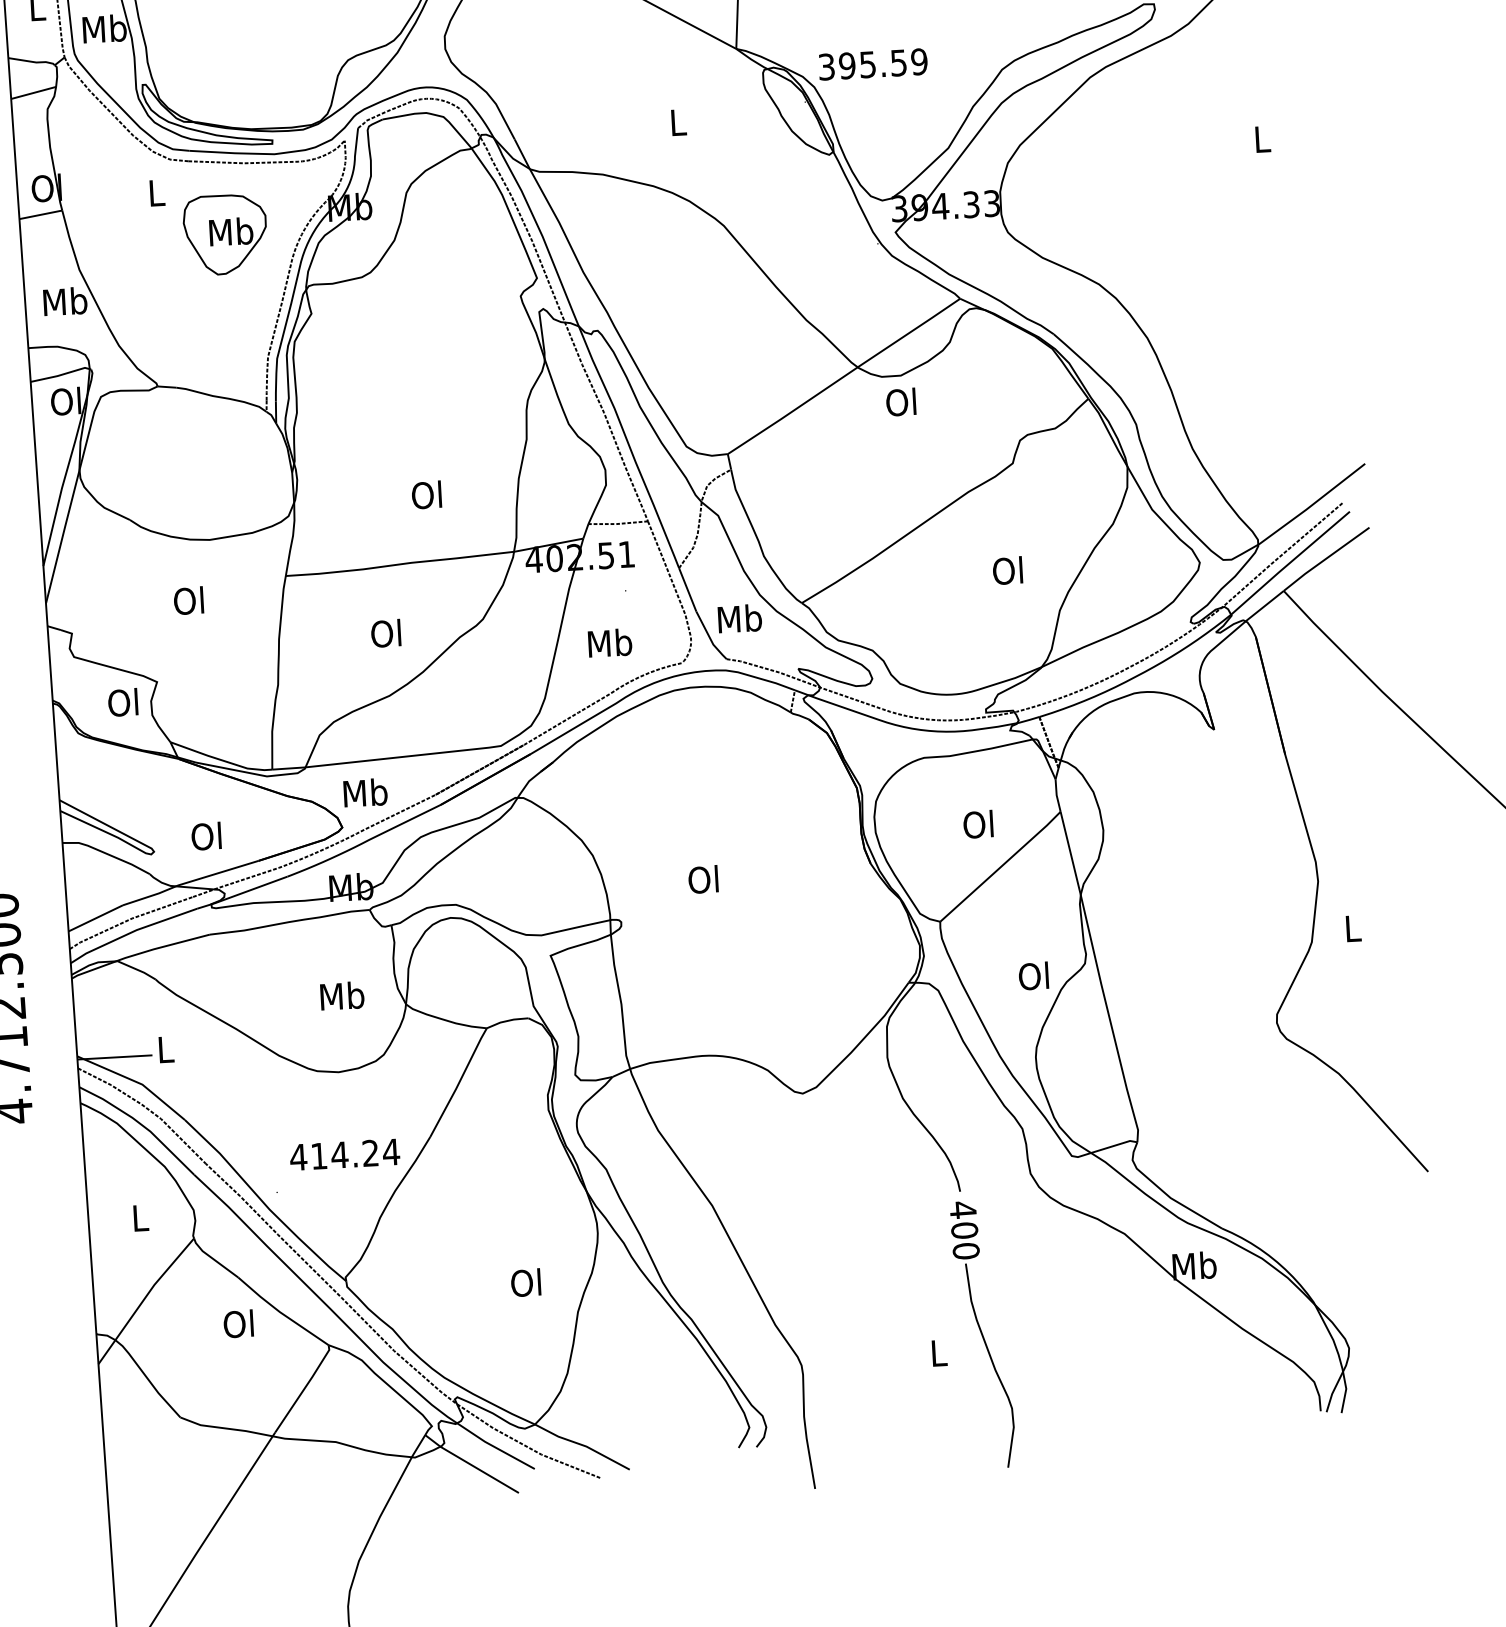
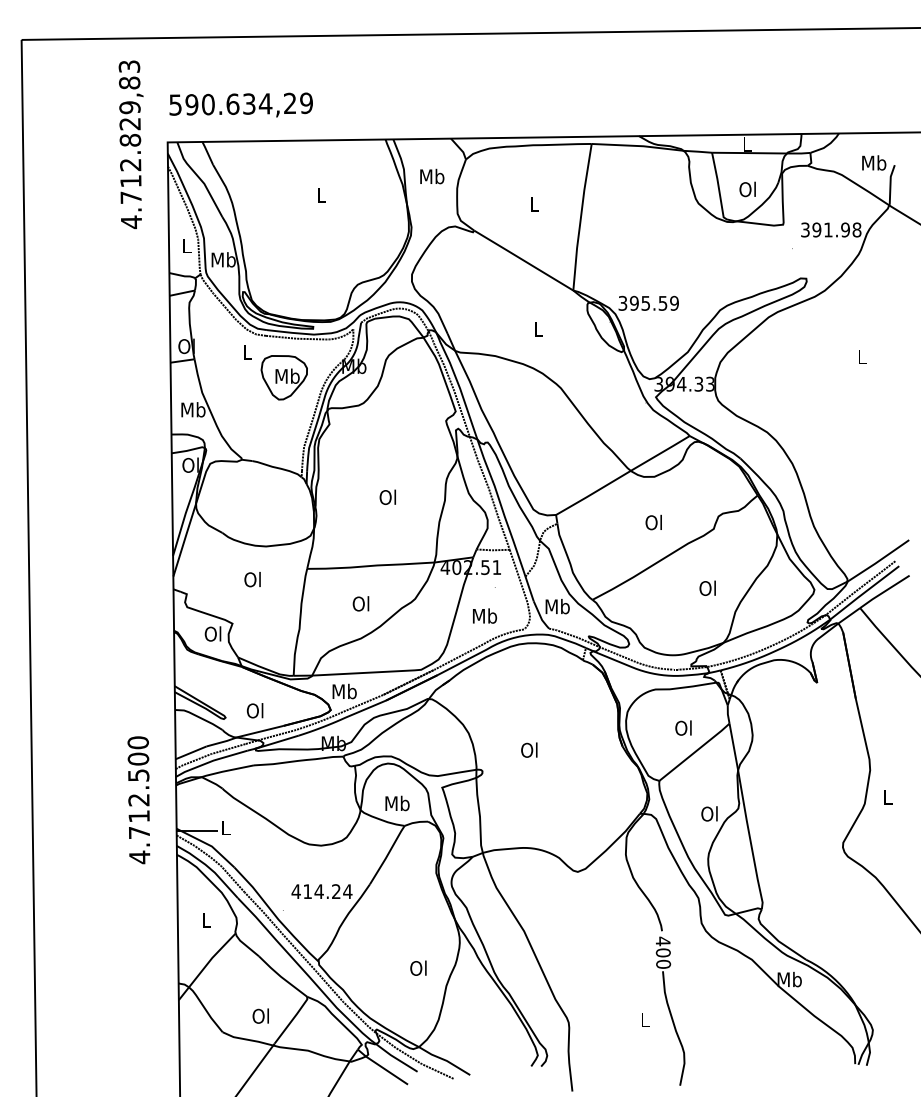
text: (900, 402) -> (653, 522), moved
text: (426, 493) -> (387, 496), moved
text: (342, 995) -> (397, 803), moved
text: (237, 1322) -> (260, 1015), moved

